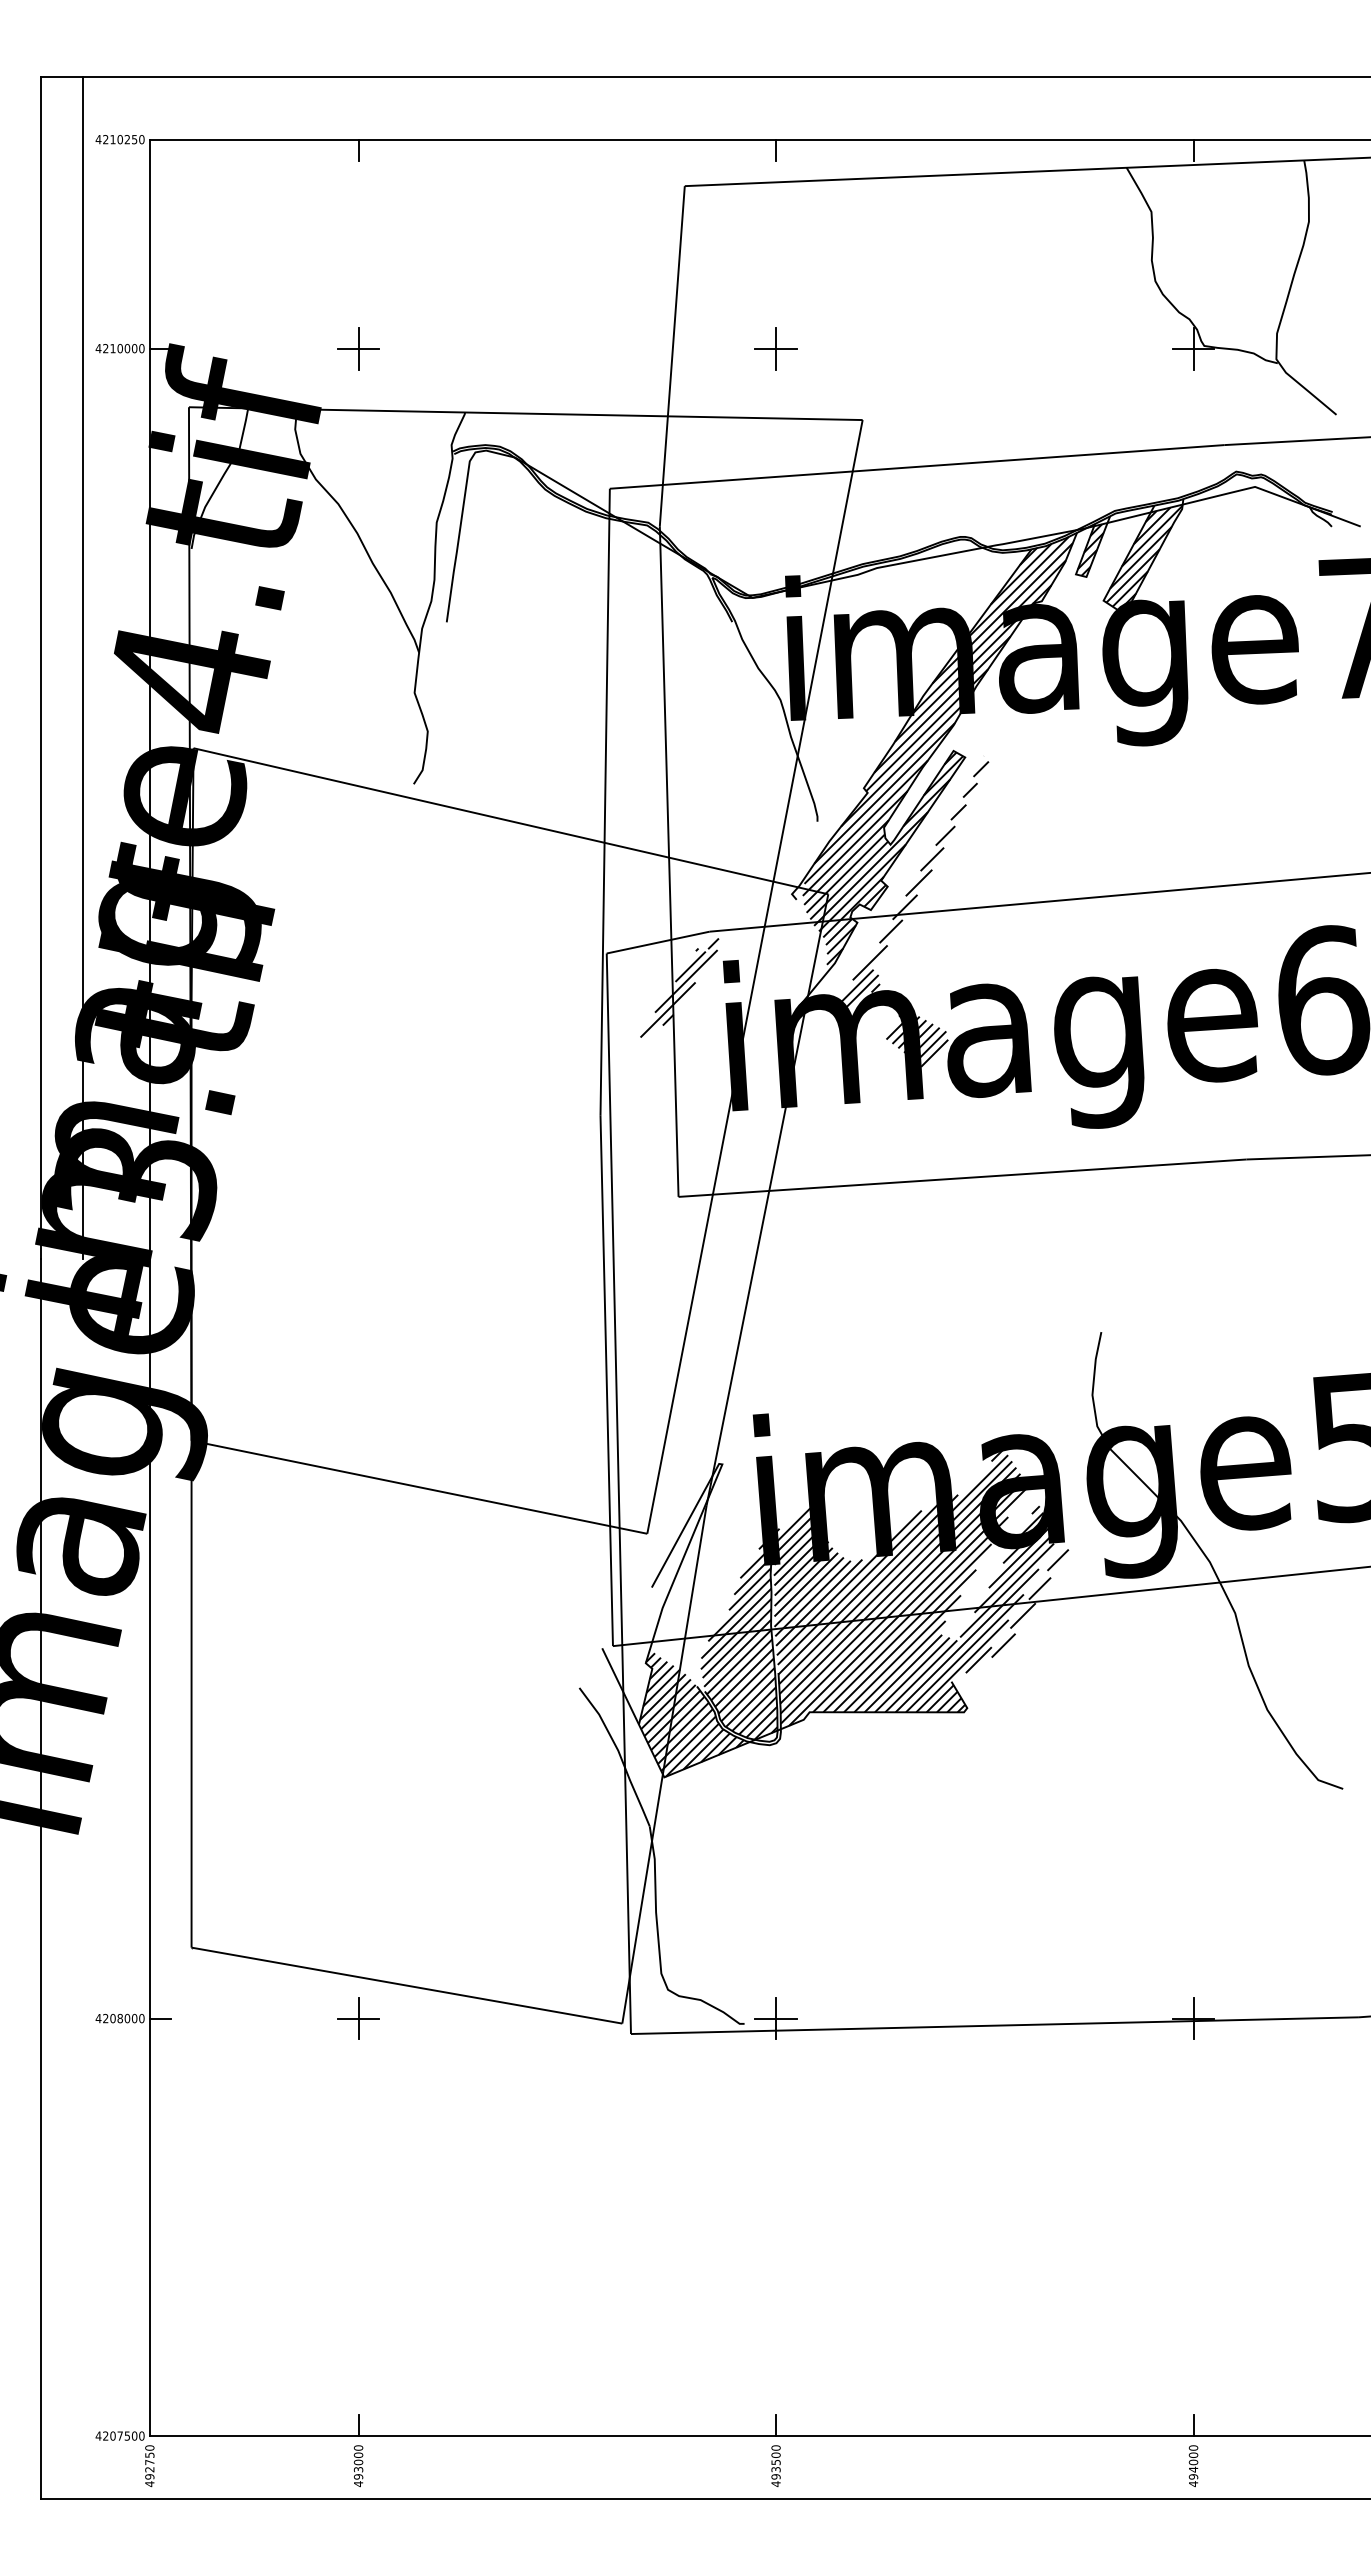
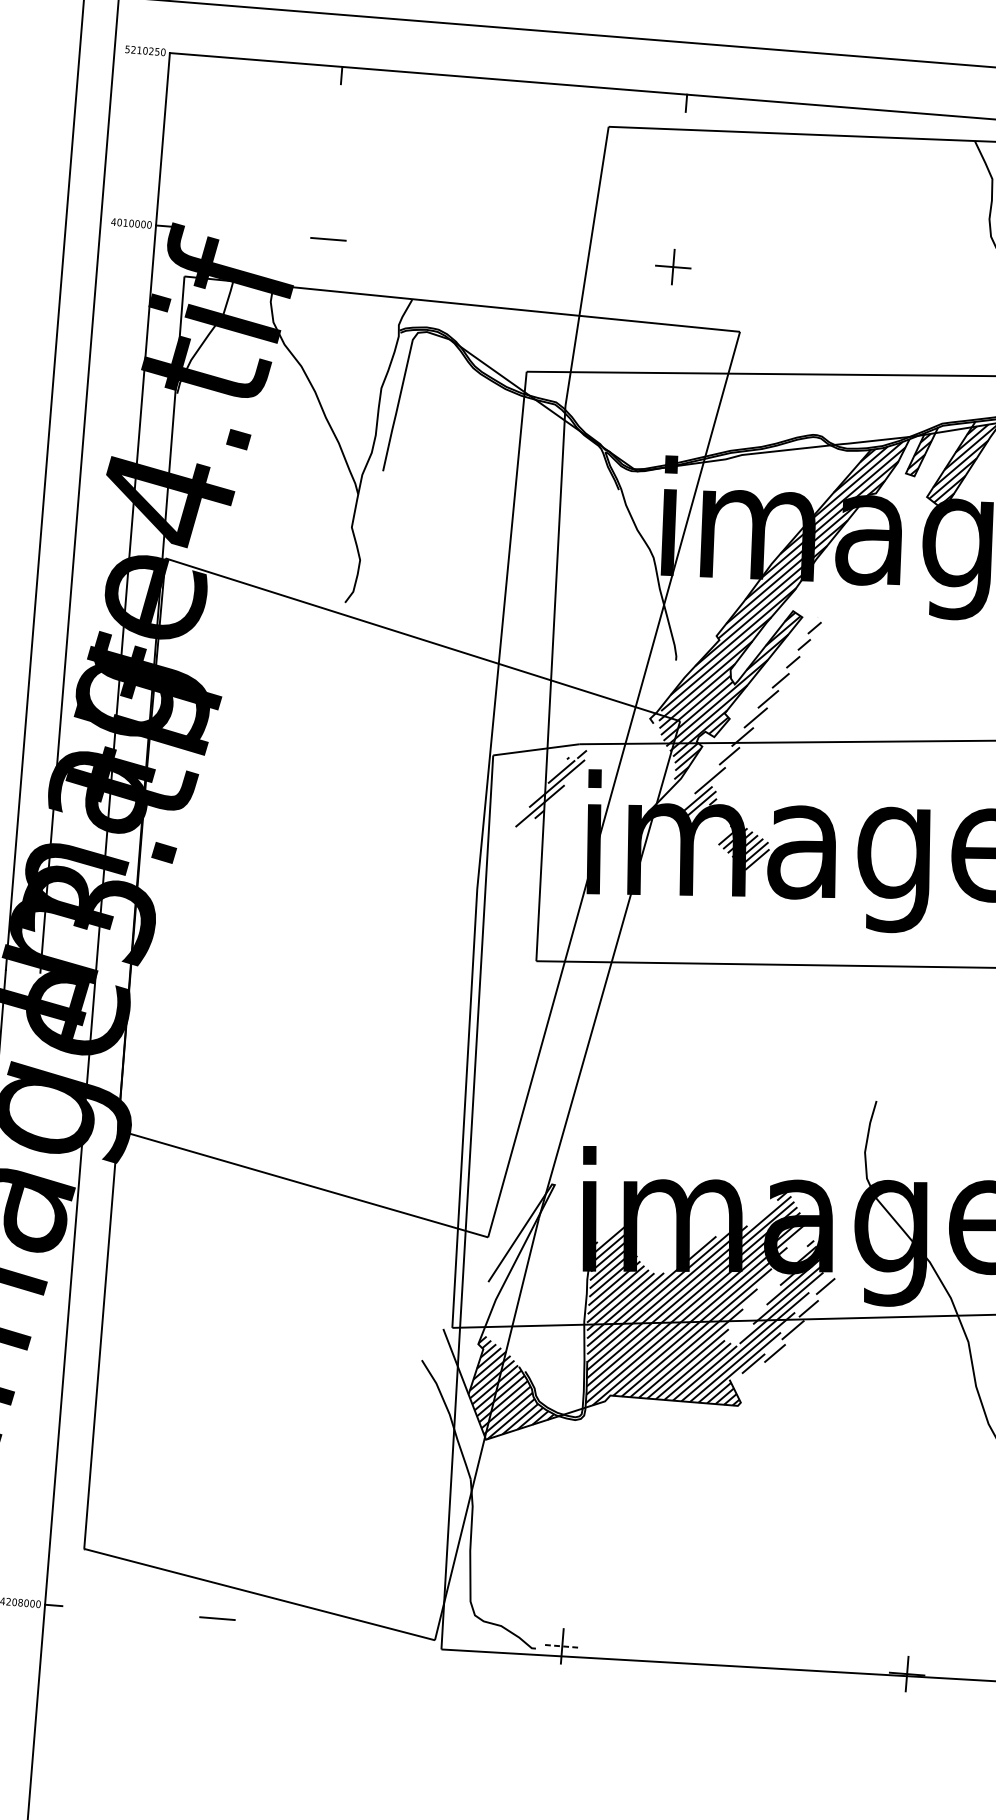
text: (98, 139) -> (127, 49), 4210250 -> 5210250
text: (105, 348) -> (119, 222), 4210000 -> 4010000
line: (358, 348) -> (328, 239), removed
hatch: (738, 1640) -> (556, 1331), removed
line: (358, 2018) -> (217, 1618), removed
line: (776, 2018) -> (562, 1646), solid -> dashed

